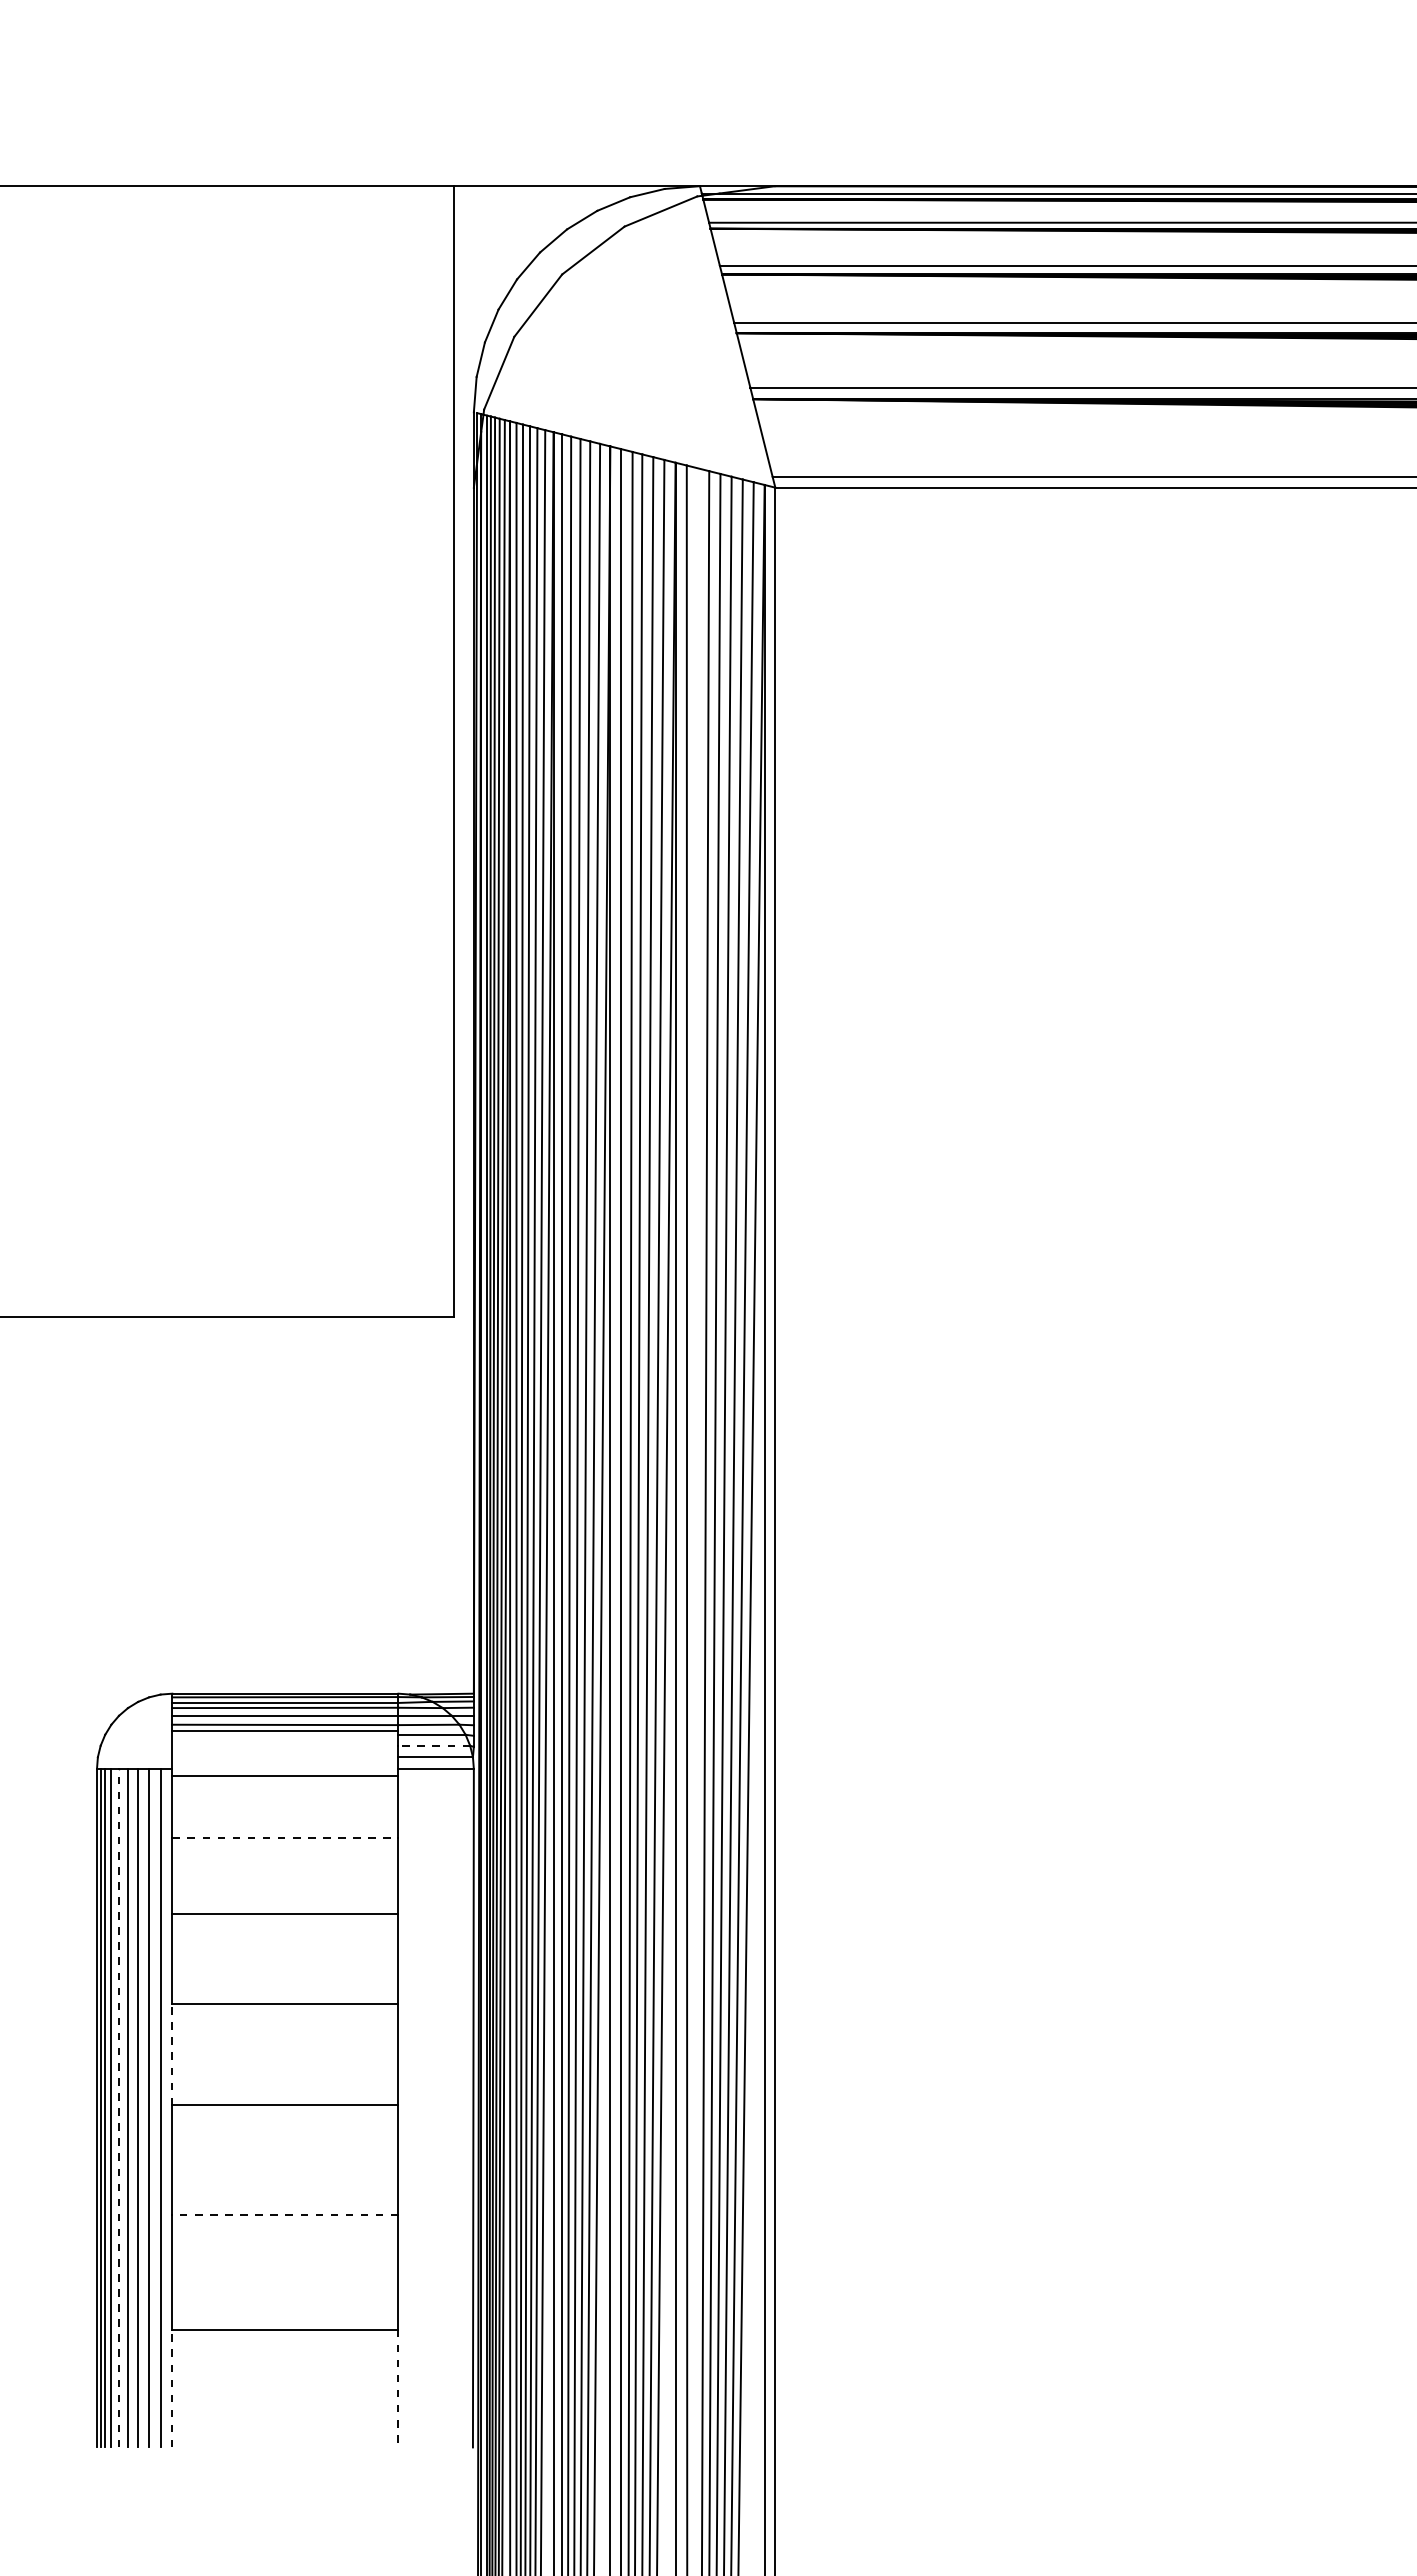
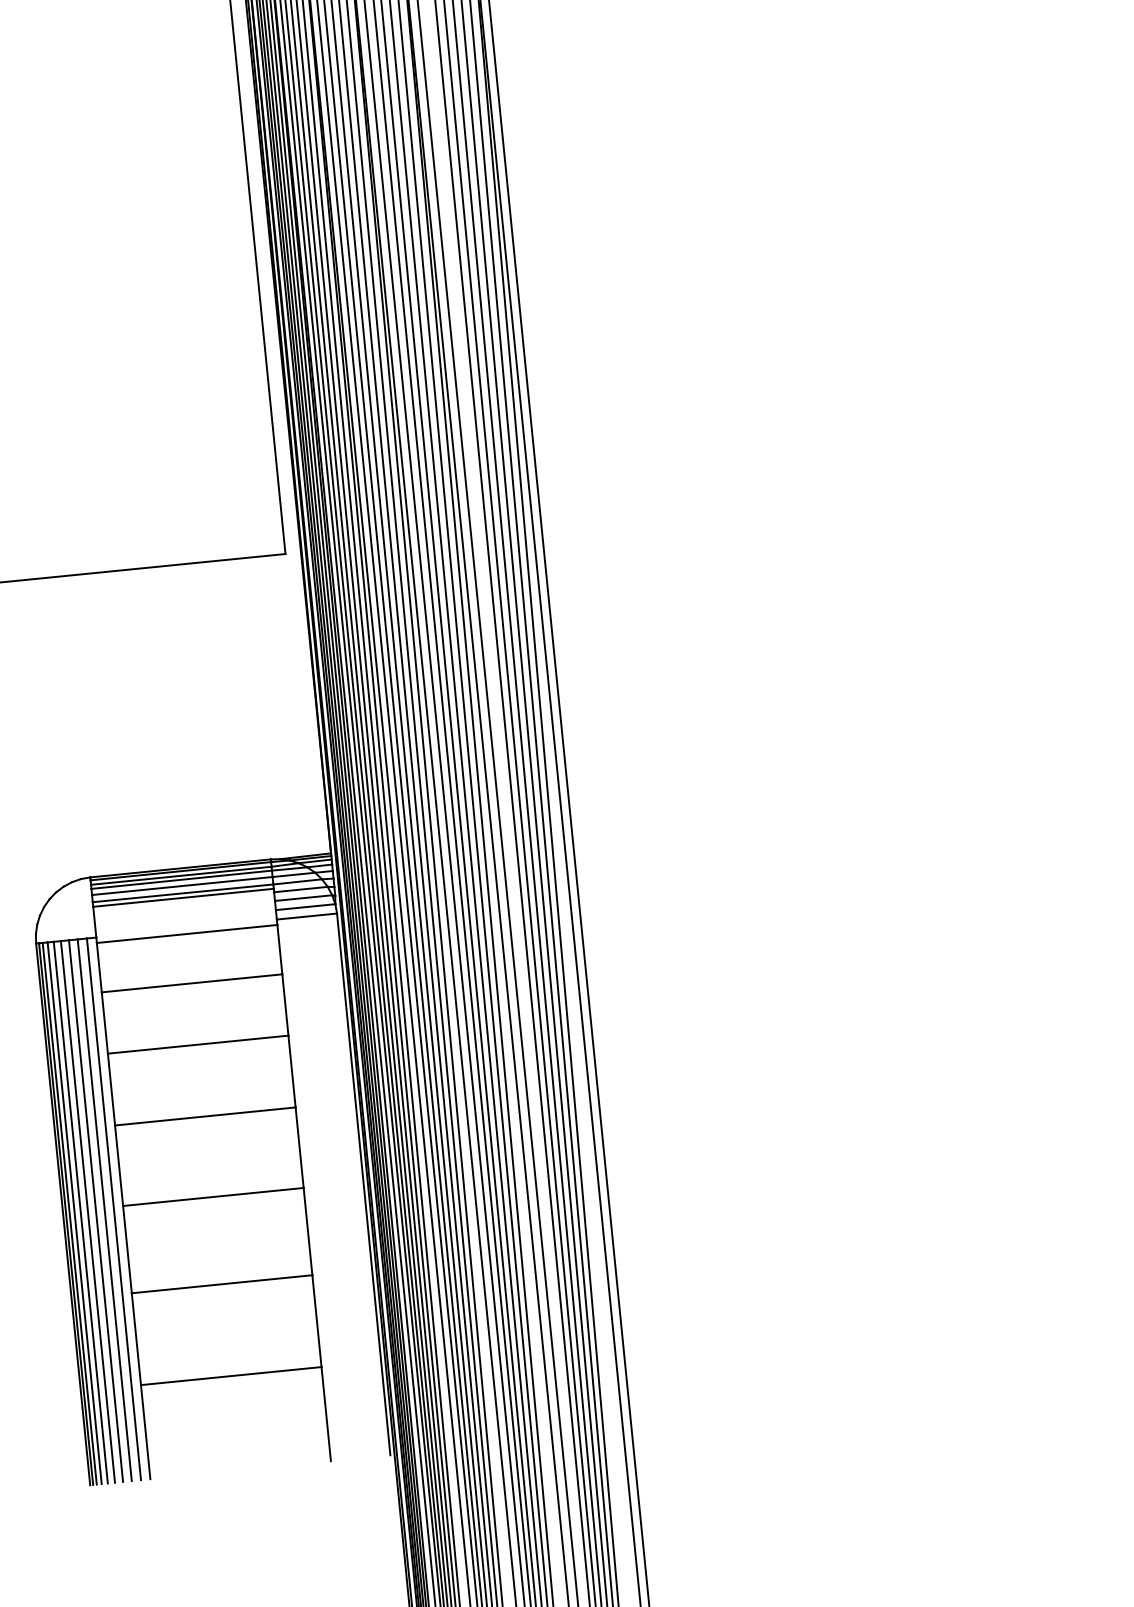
line: (434, 1745) -> (303, 897), dashed -> solid
line: (285, 1837) -> (192, 983), dashed -> solid
line: (172, 2054) -> (119, 1165), dashed -> solid
line: (119, 2107) -> (81, 1212), dashed -> solid
line: (284, 2214) -> (221, 1284), dashed -> solid
line: (172, 2388) -> (145, 1432), dashed -> solid
line: (398, 2388) -> (326, 1414), dashed -> solid

